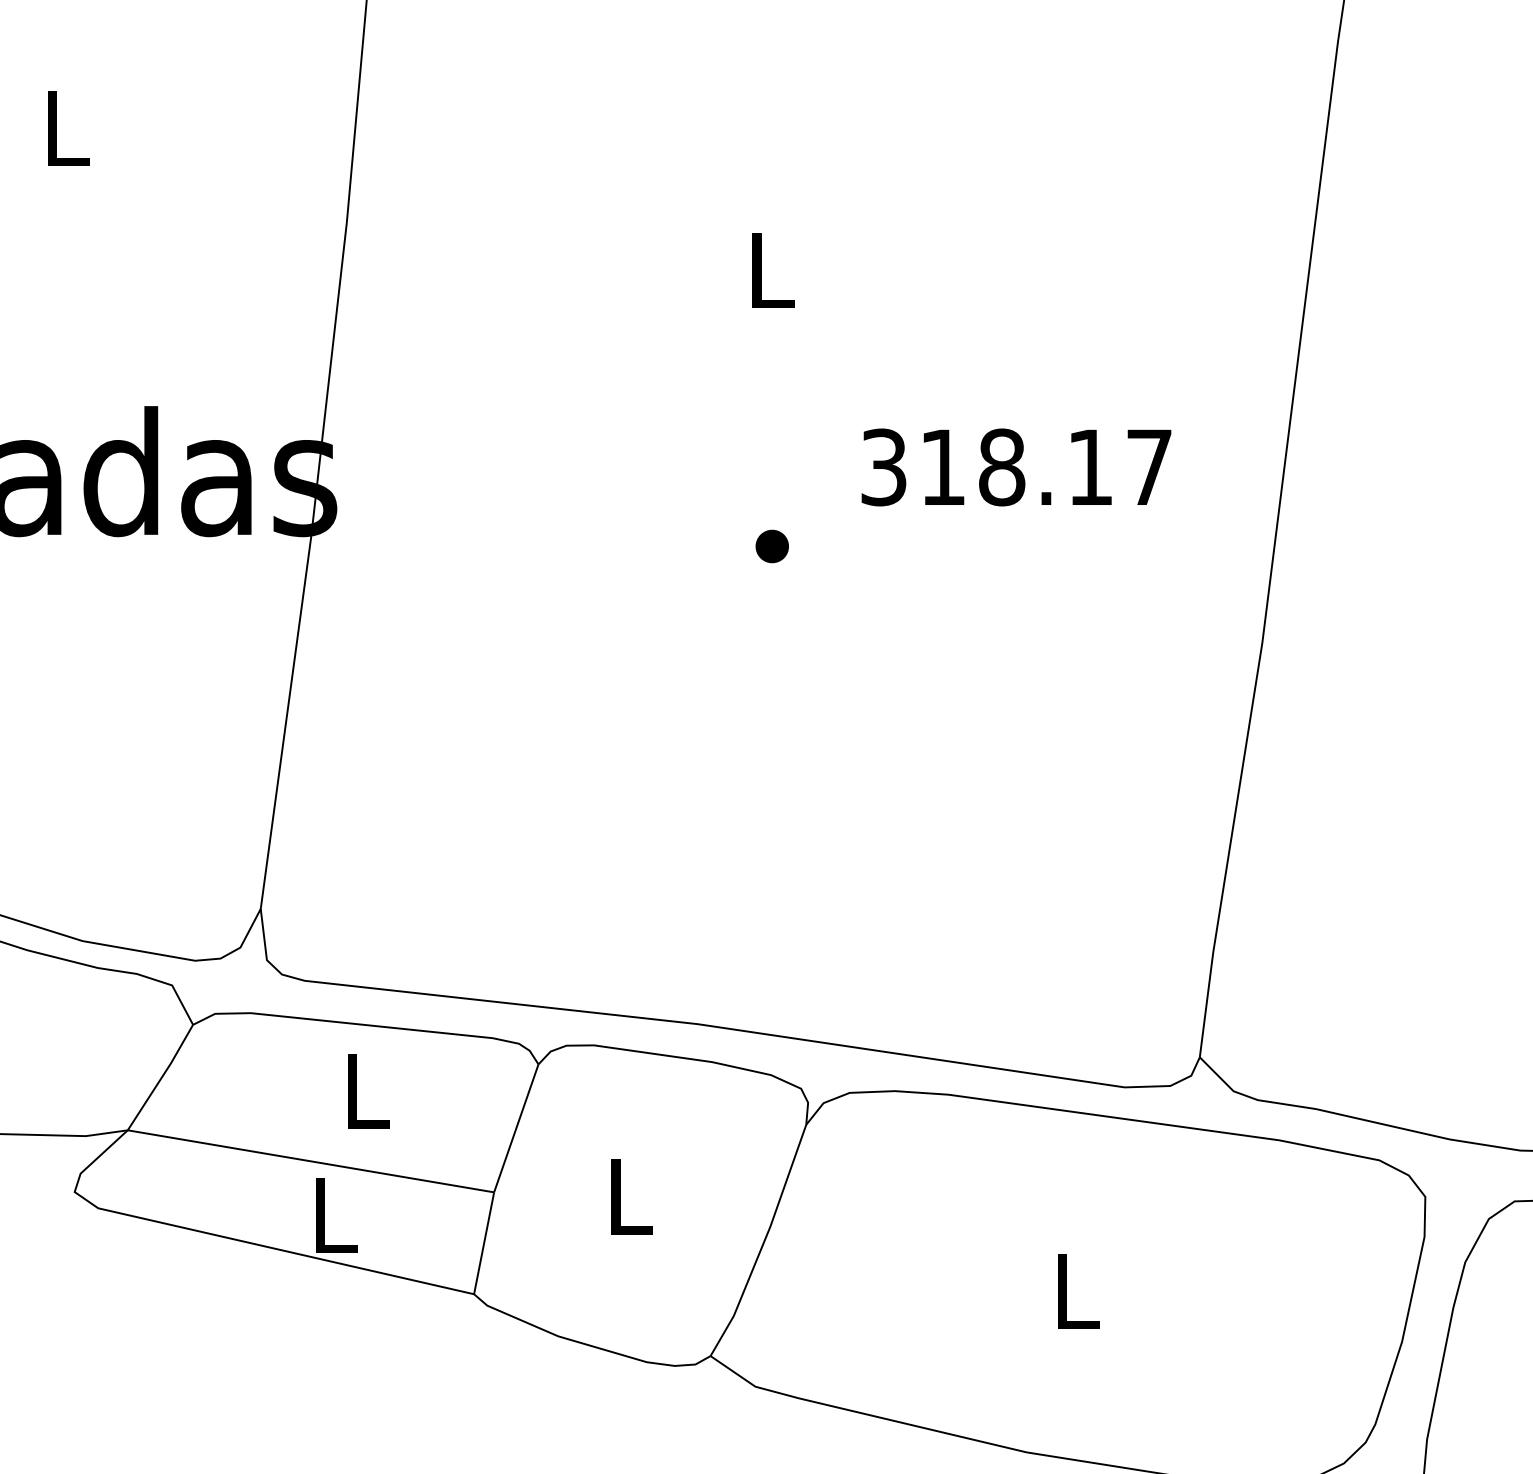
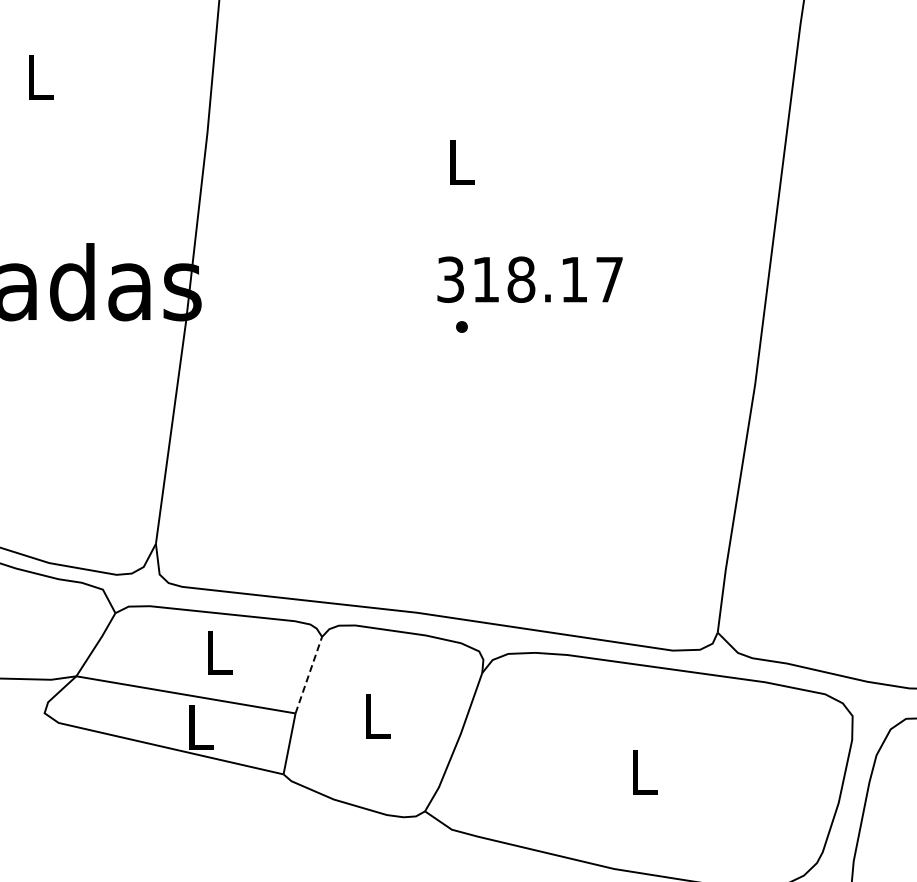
text: (1015, 467) -> (529, 279), moved
part: (771, 545) -> (461, 326), size x0.6
line: (515, 1128) -> (308, 675), solid -> dashed

